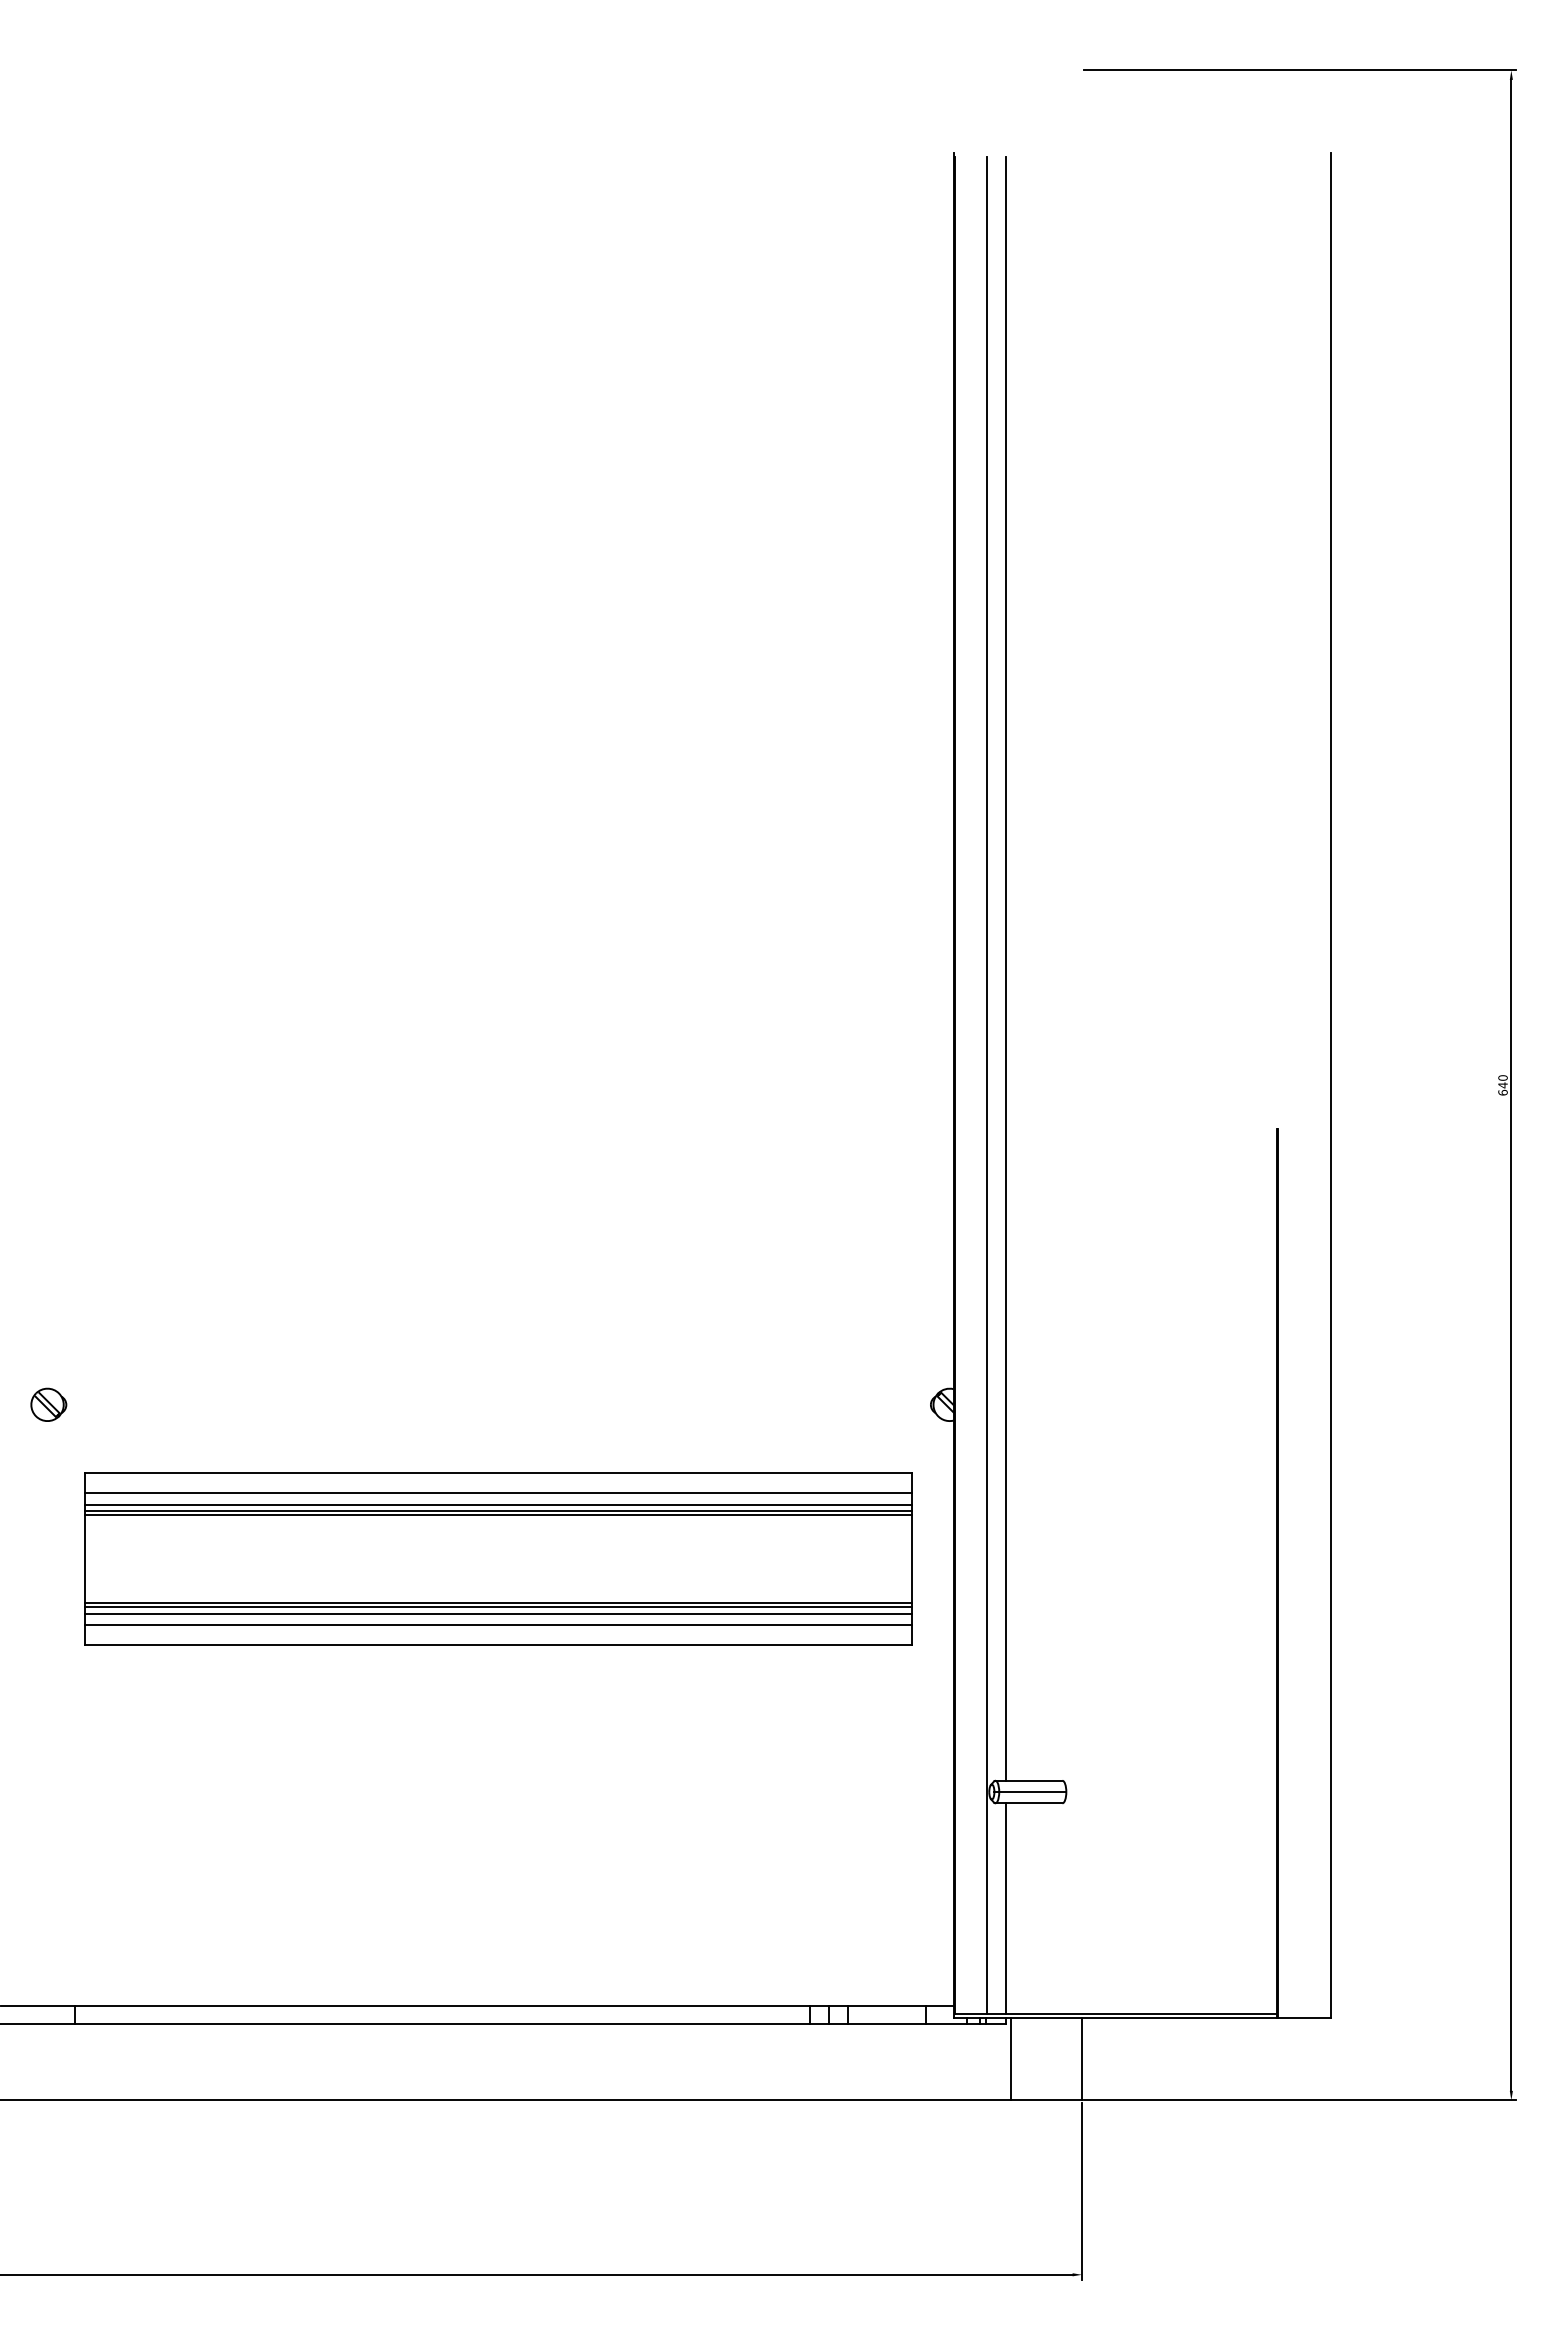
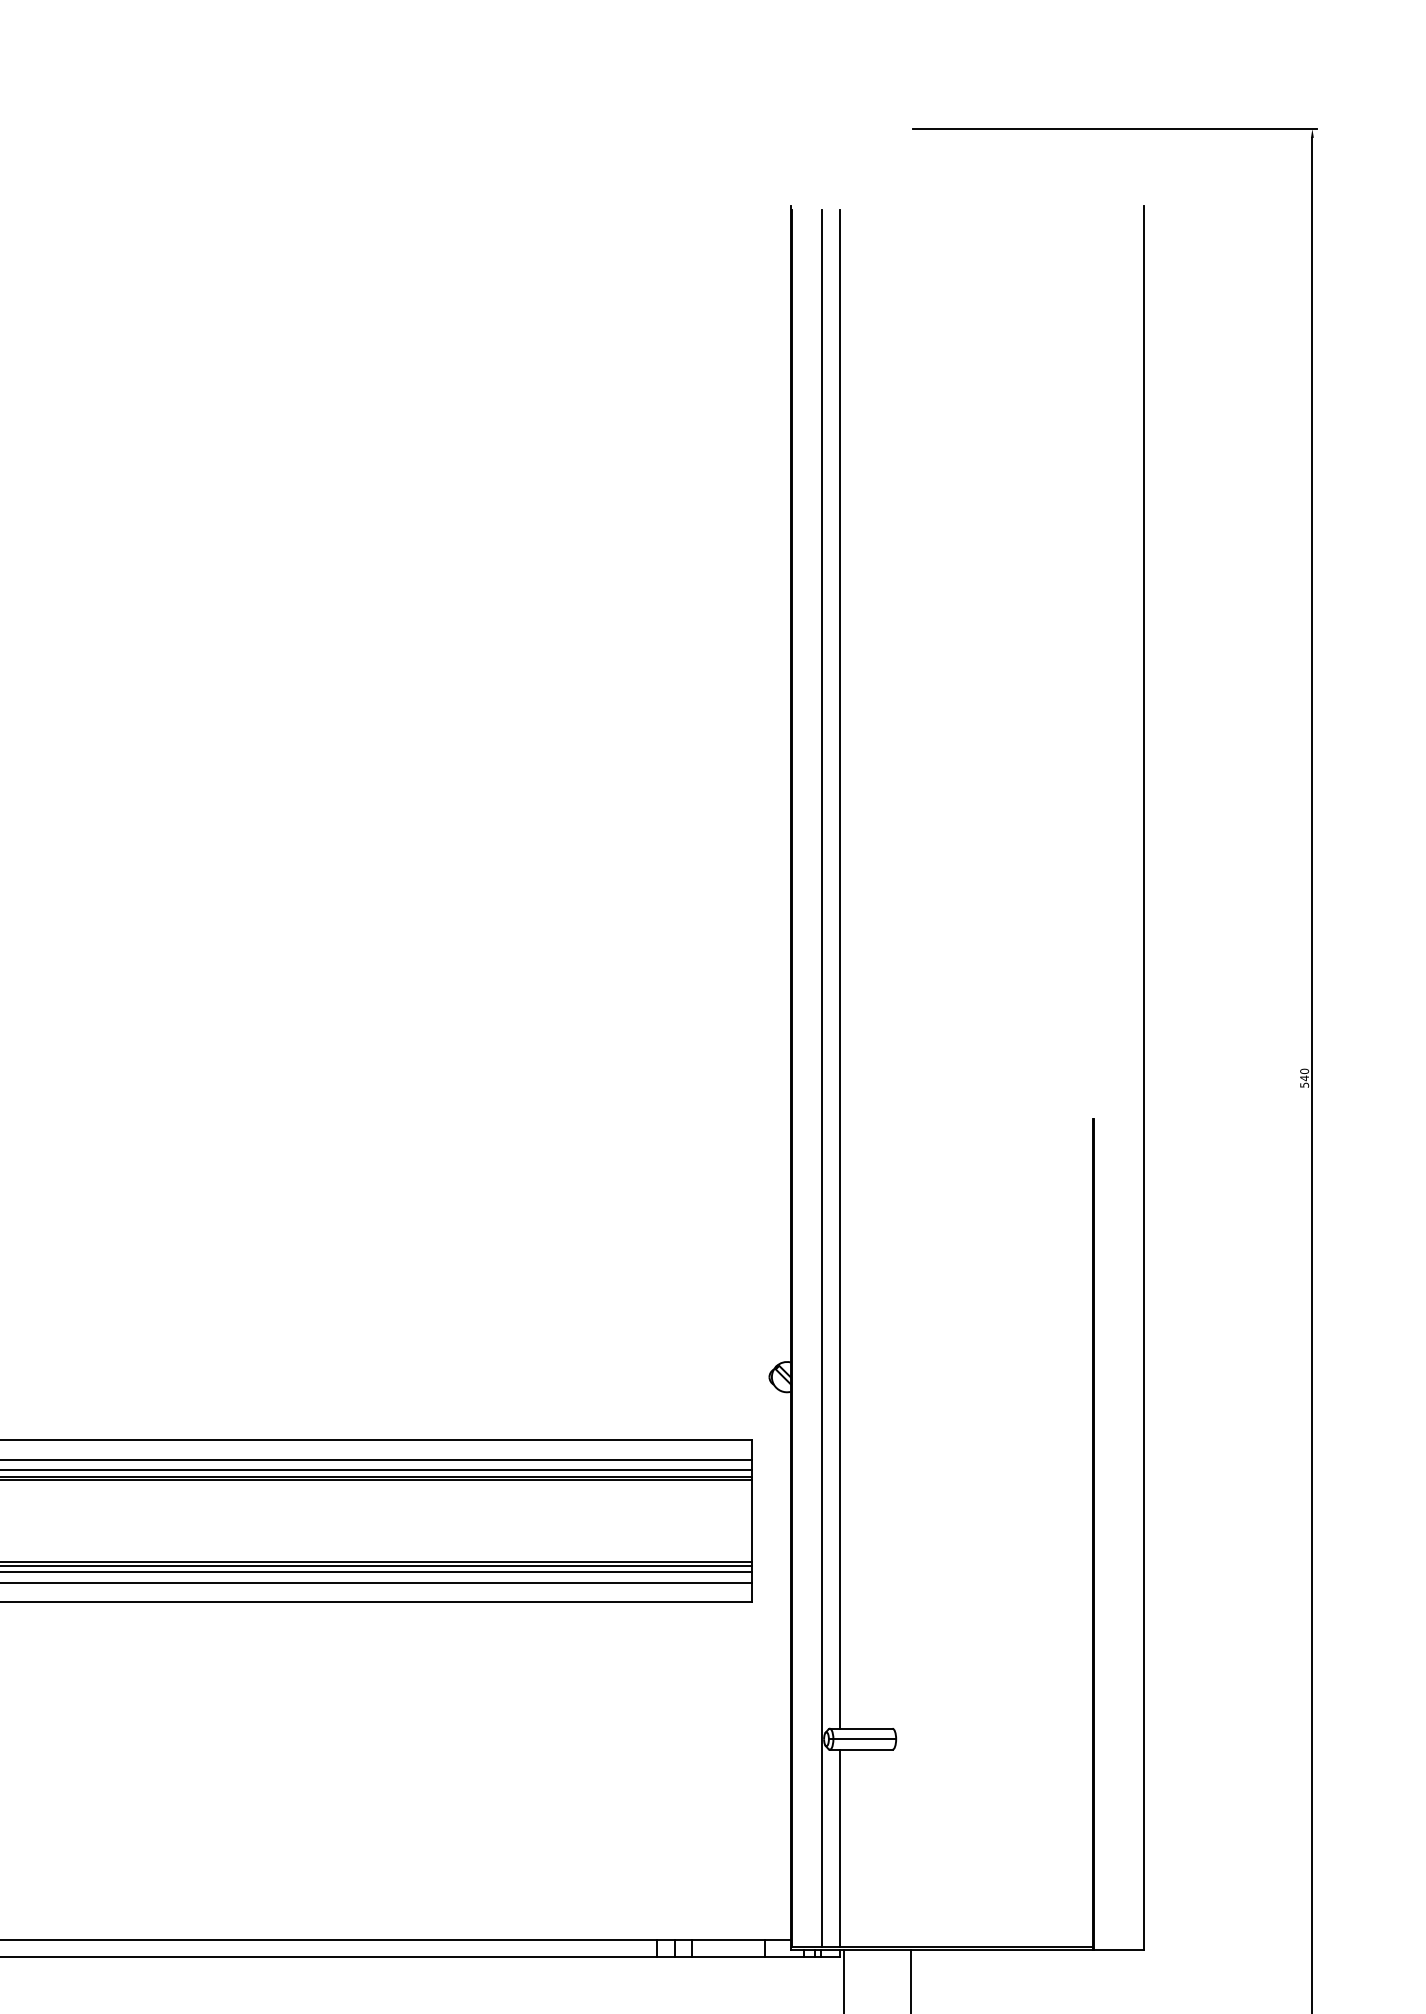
text: (1502, 1092) -> (1304, 1084), 640 -> 540

